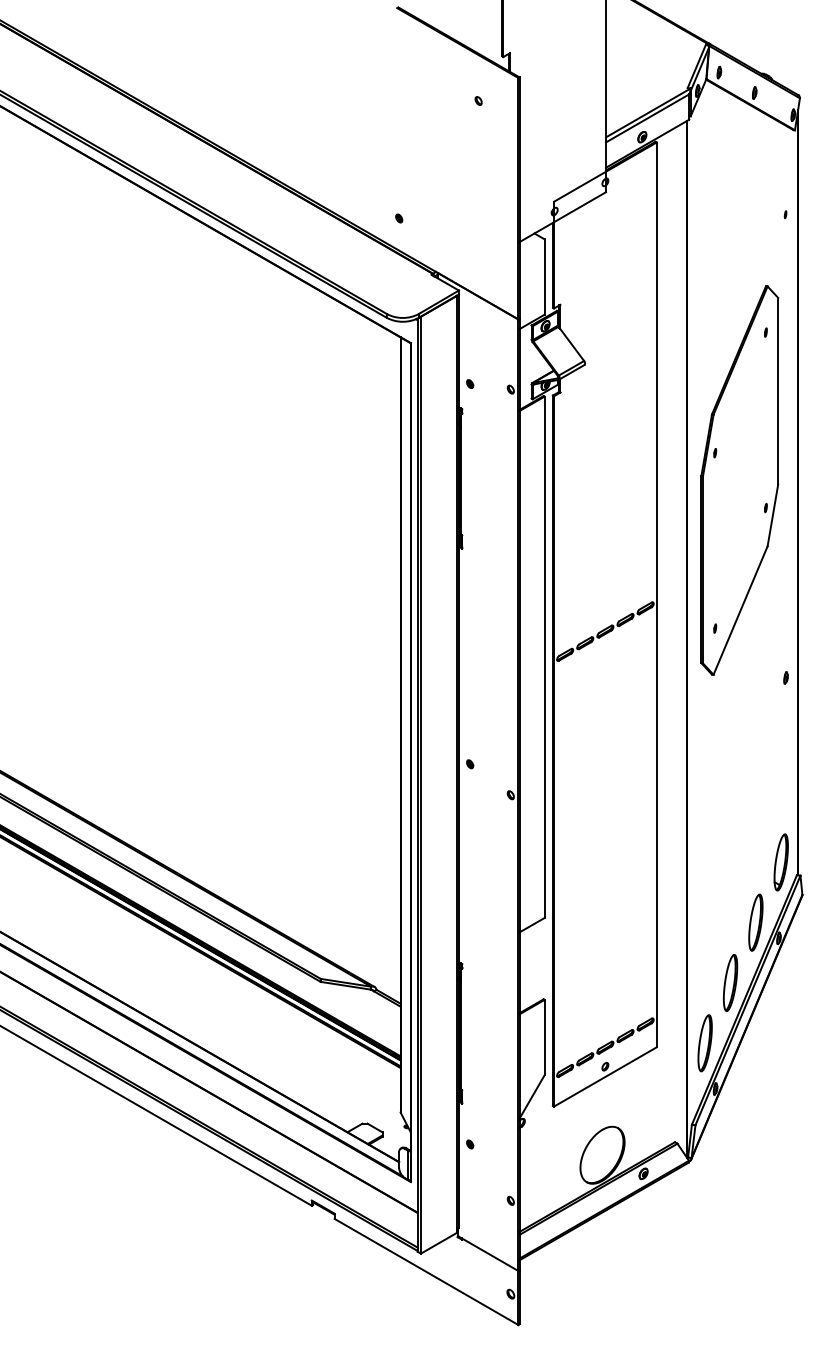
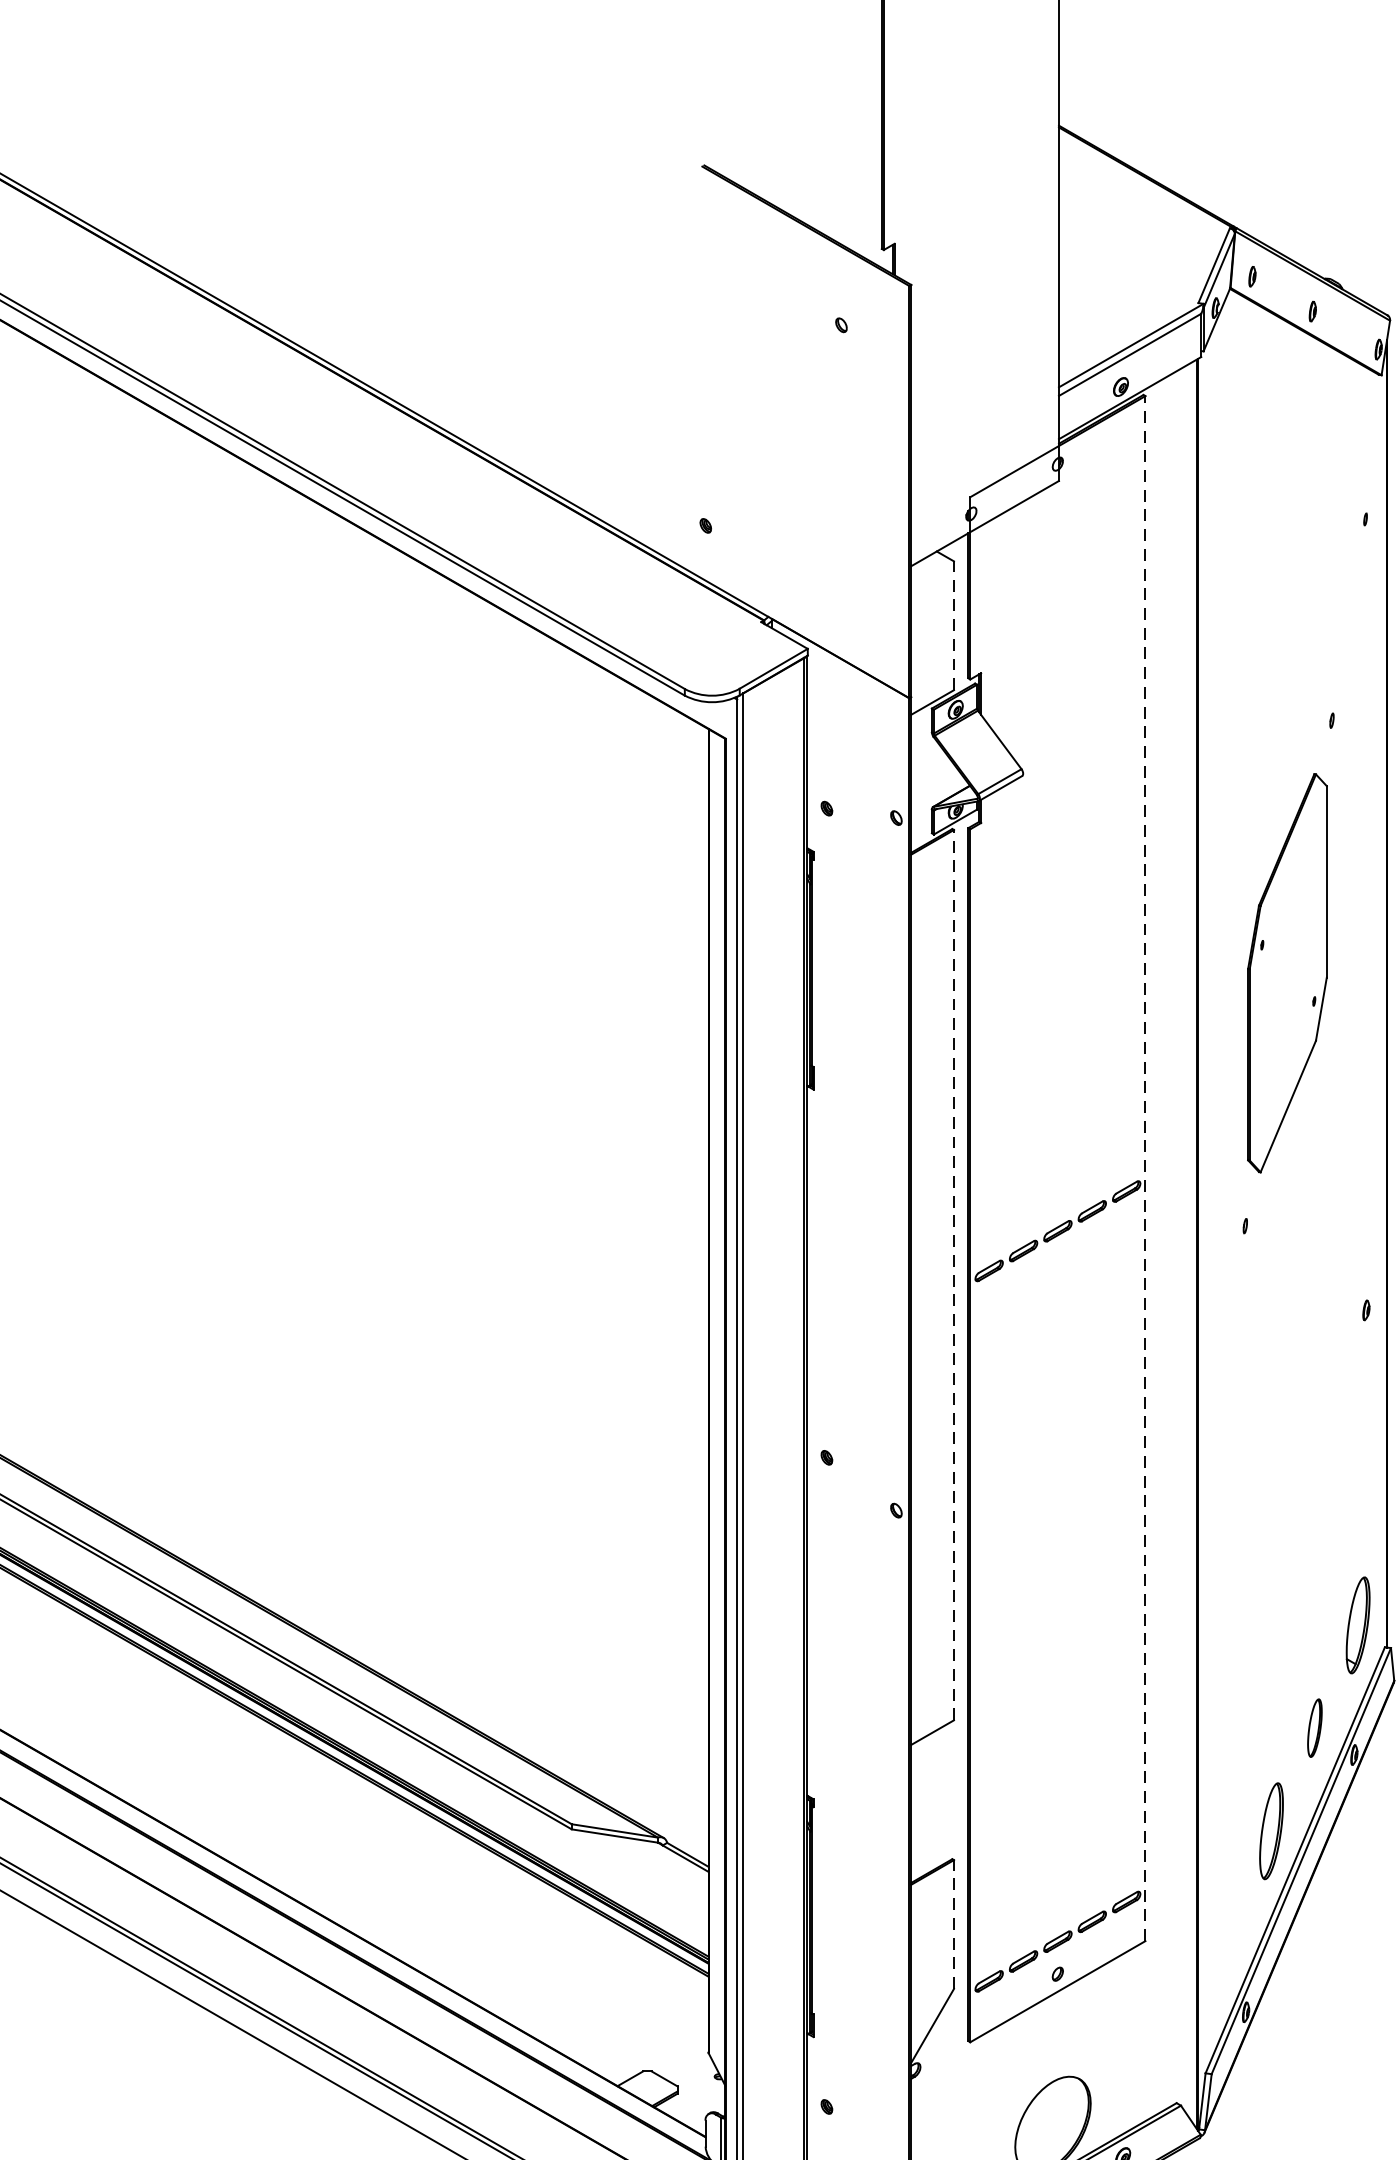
line: (544, 277) -> (953, 626), solid -> dashed
part: (739, 480) -> (1286, 973), size x0.6
line: (656, 594) -> (1145, 1167), solid -> dashed
line: (544, 657) -> (953, 1275), solid -> dashed
part: (755, 922) -> (1314, 1727), size x0.6
line: (544, 1037) -> (953, 1924), solid -> dashed
part: (704, 1043) -> (1227, 1934), removed

